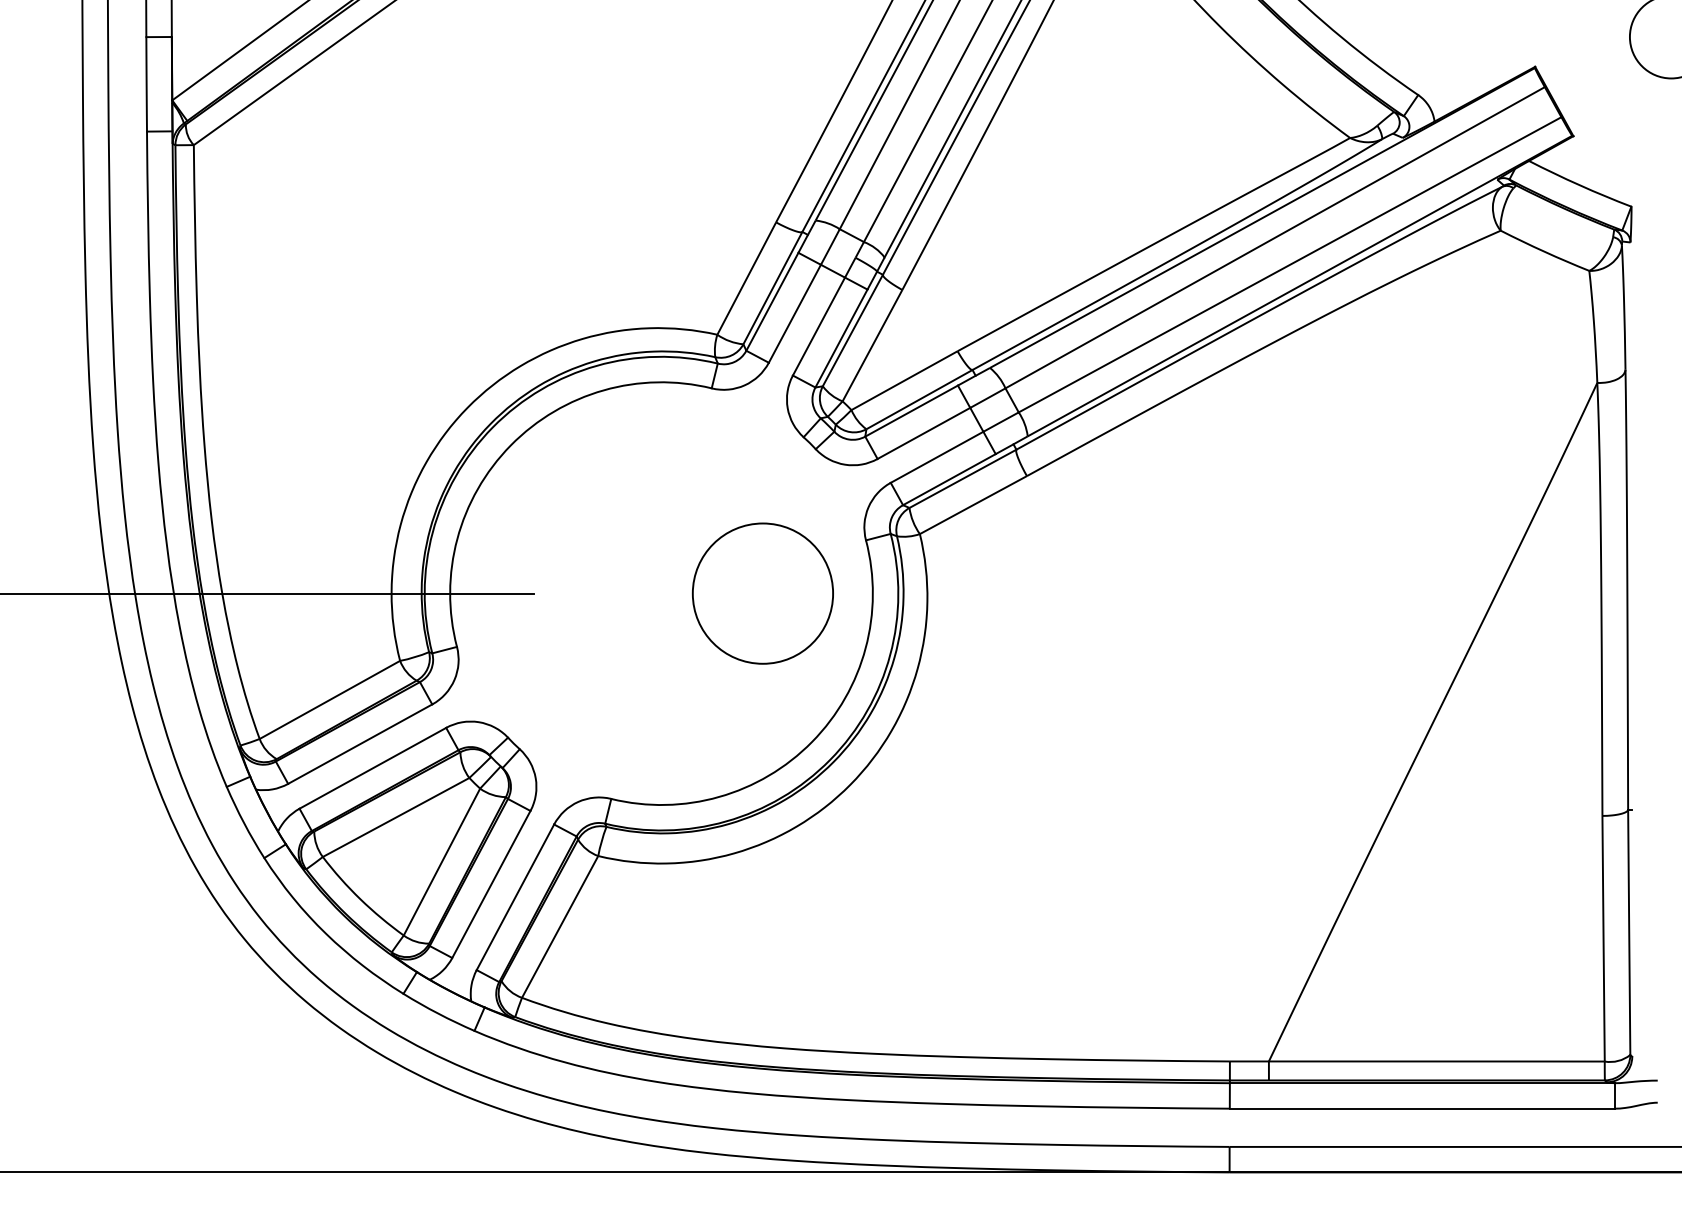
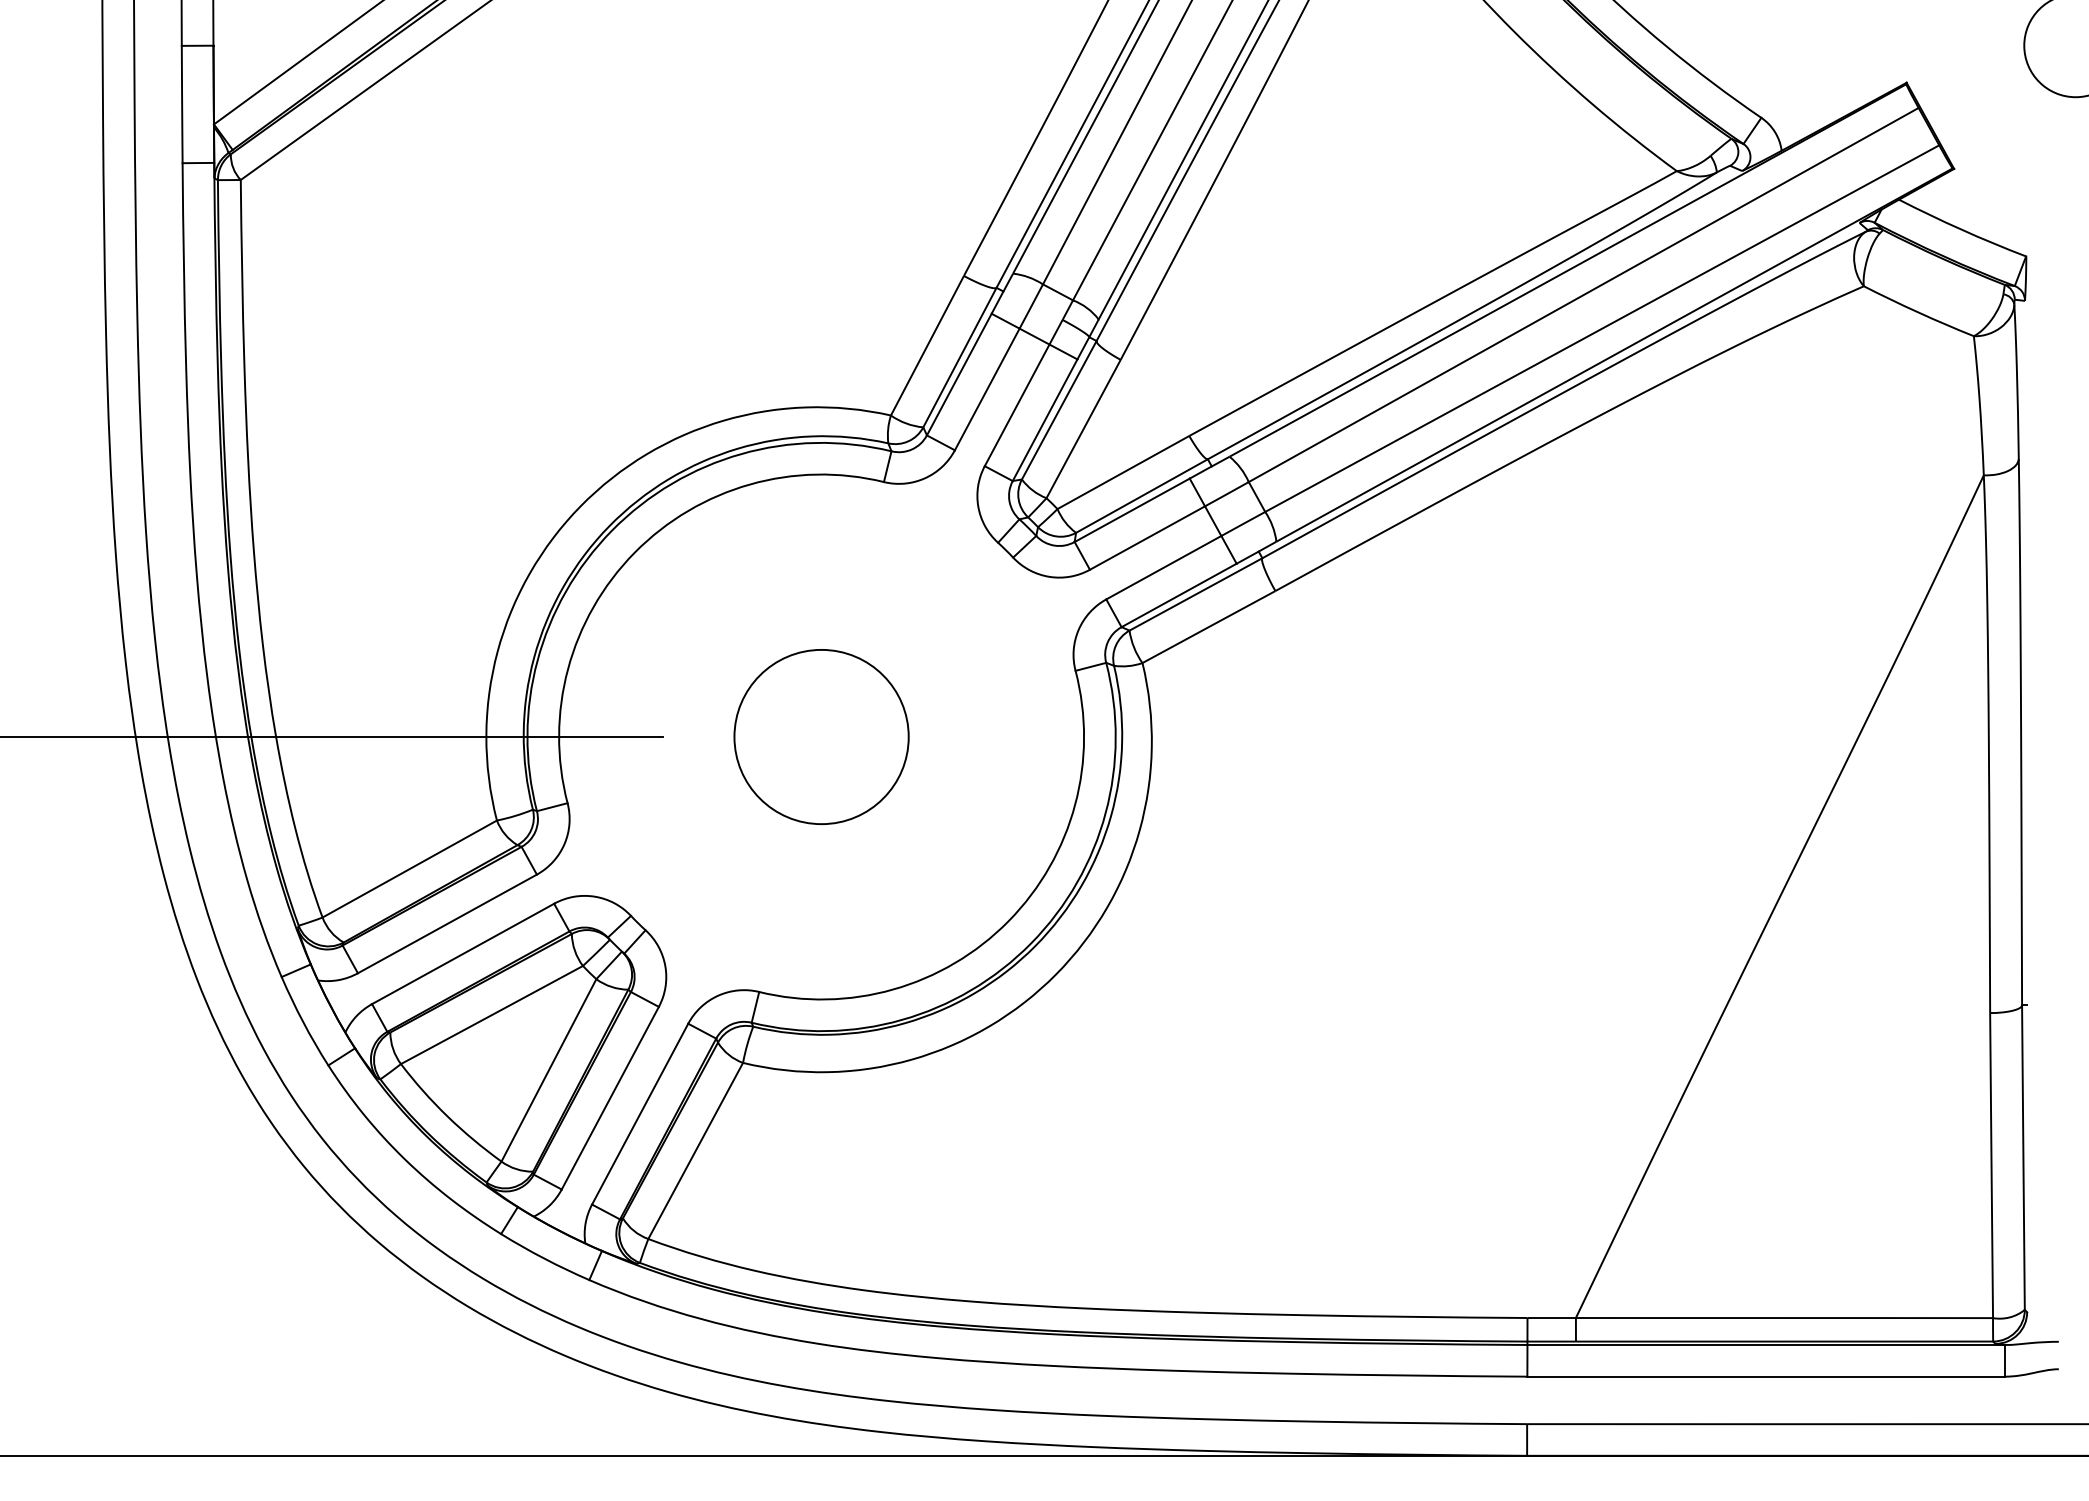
circle: (762, 593) -> (821, 736), moved

